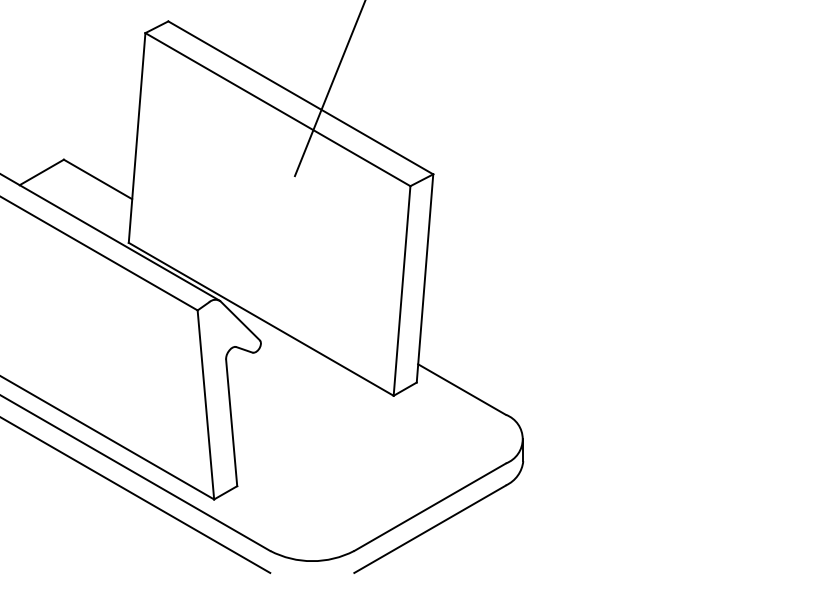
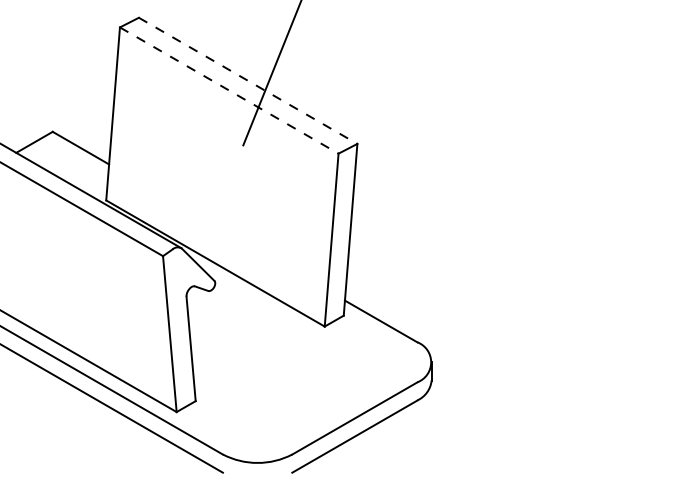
line: (300, 97) -> (247, 80), solid -> dashed
line: (278, 109) -> (229, 90), solid -> dashed

